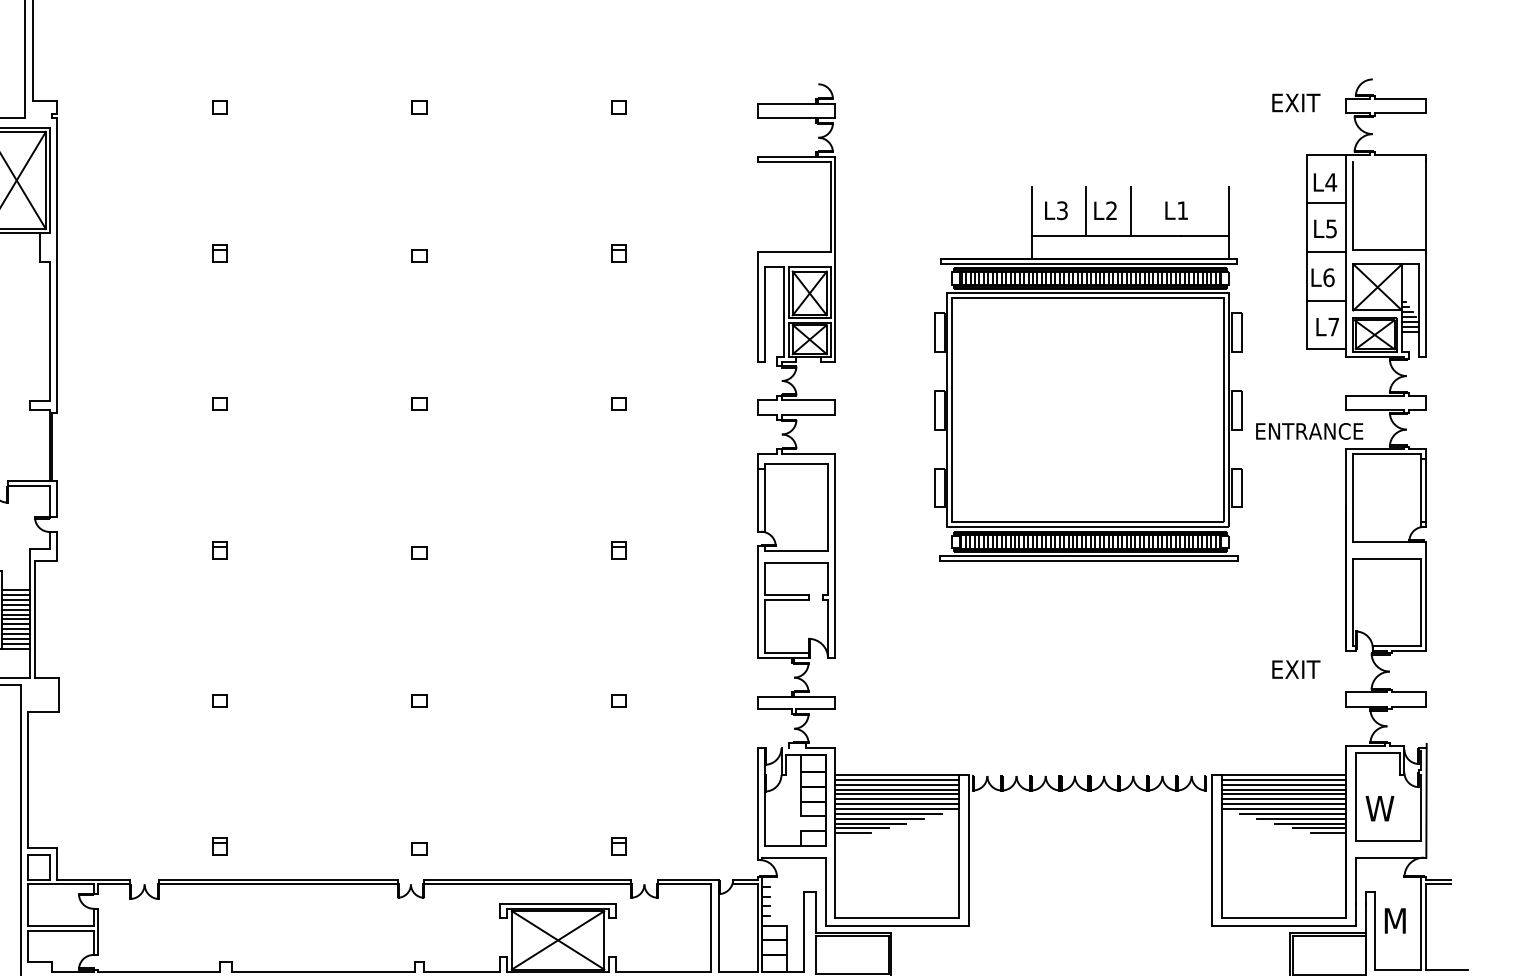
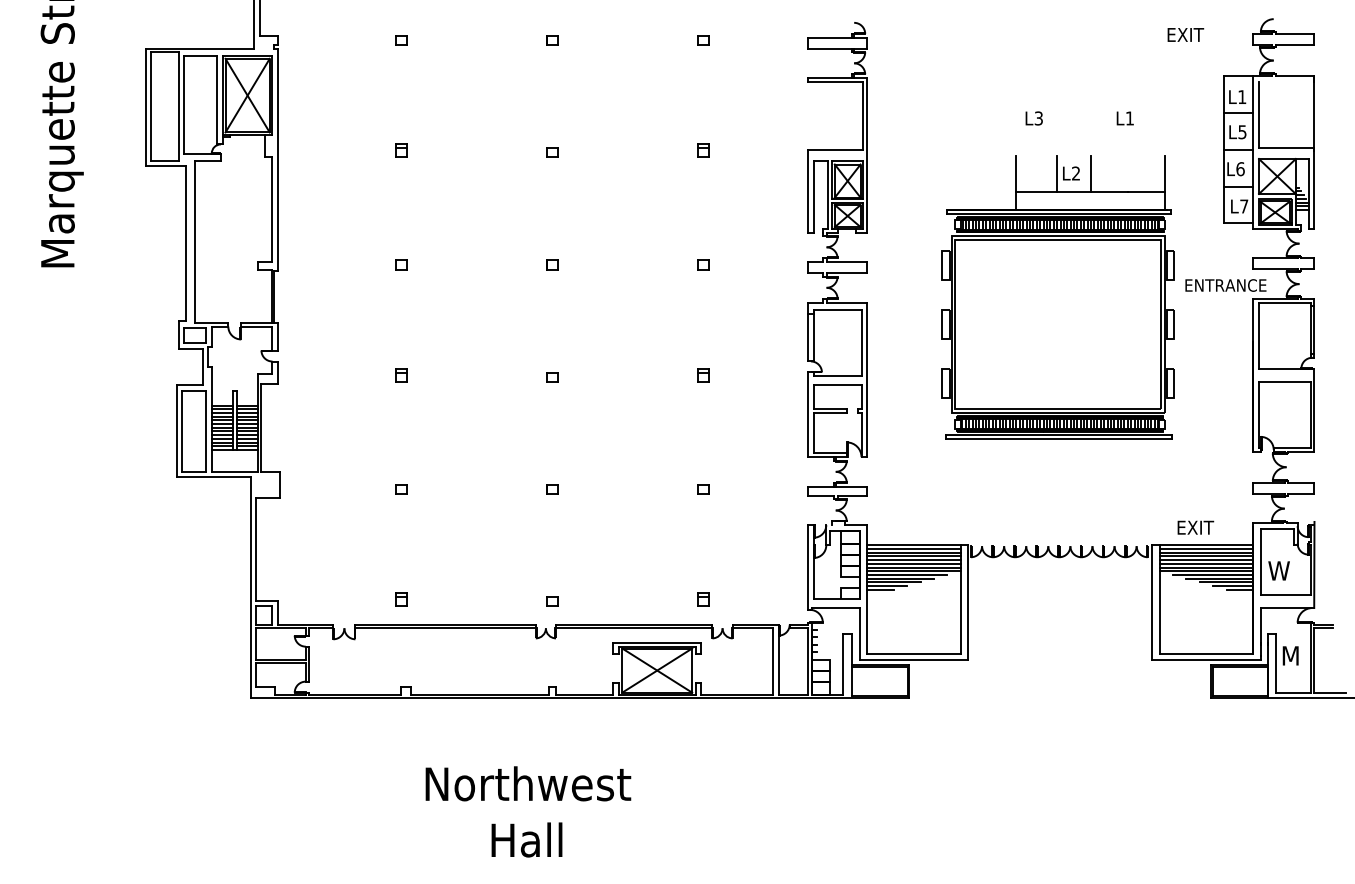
text: (1295, 102) -> (1185, 34), moved
text: (1330, 181) -> (1241, 96), L4 -> L1
part: (1087, 374) -> (1057, 297), moved
text: (1295, 669) -> (1195, 527), moved

